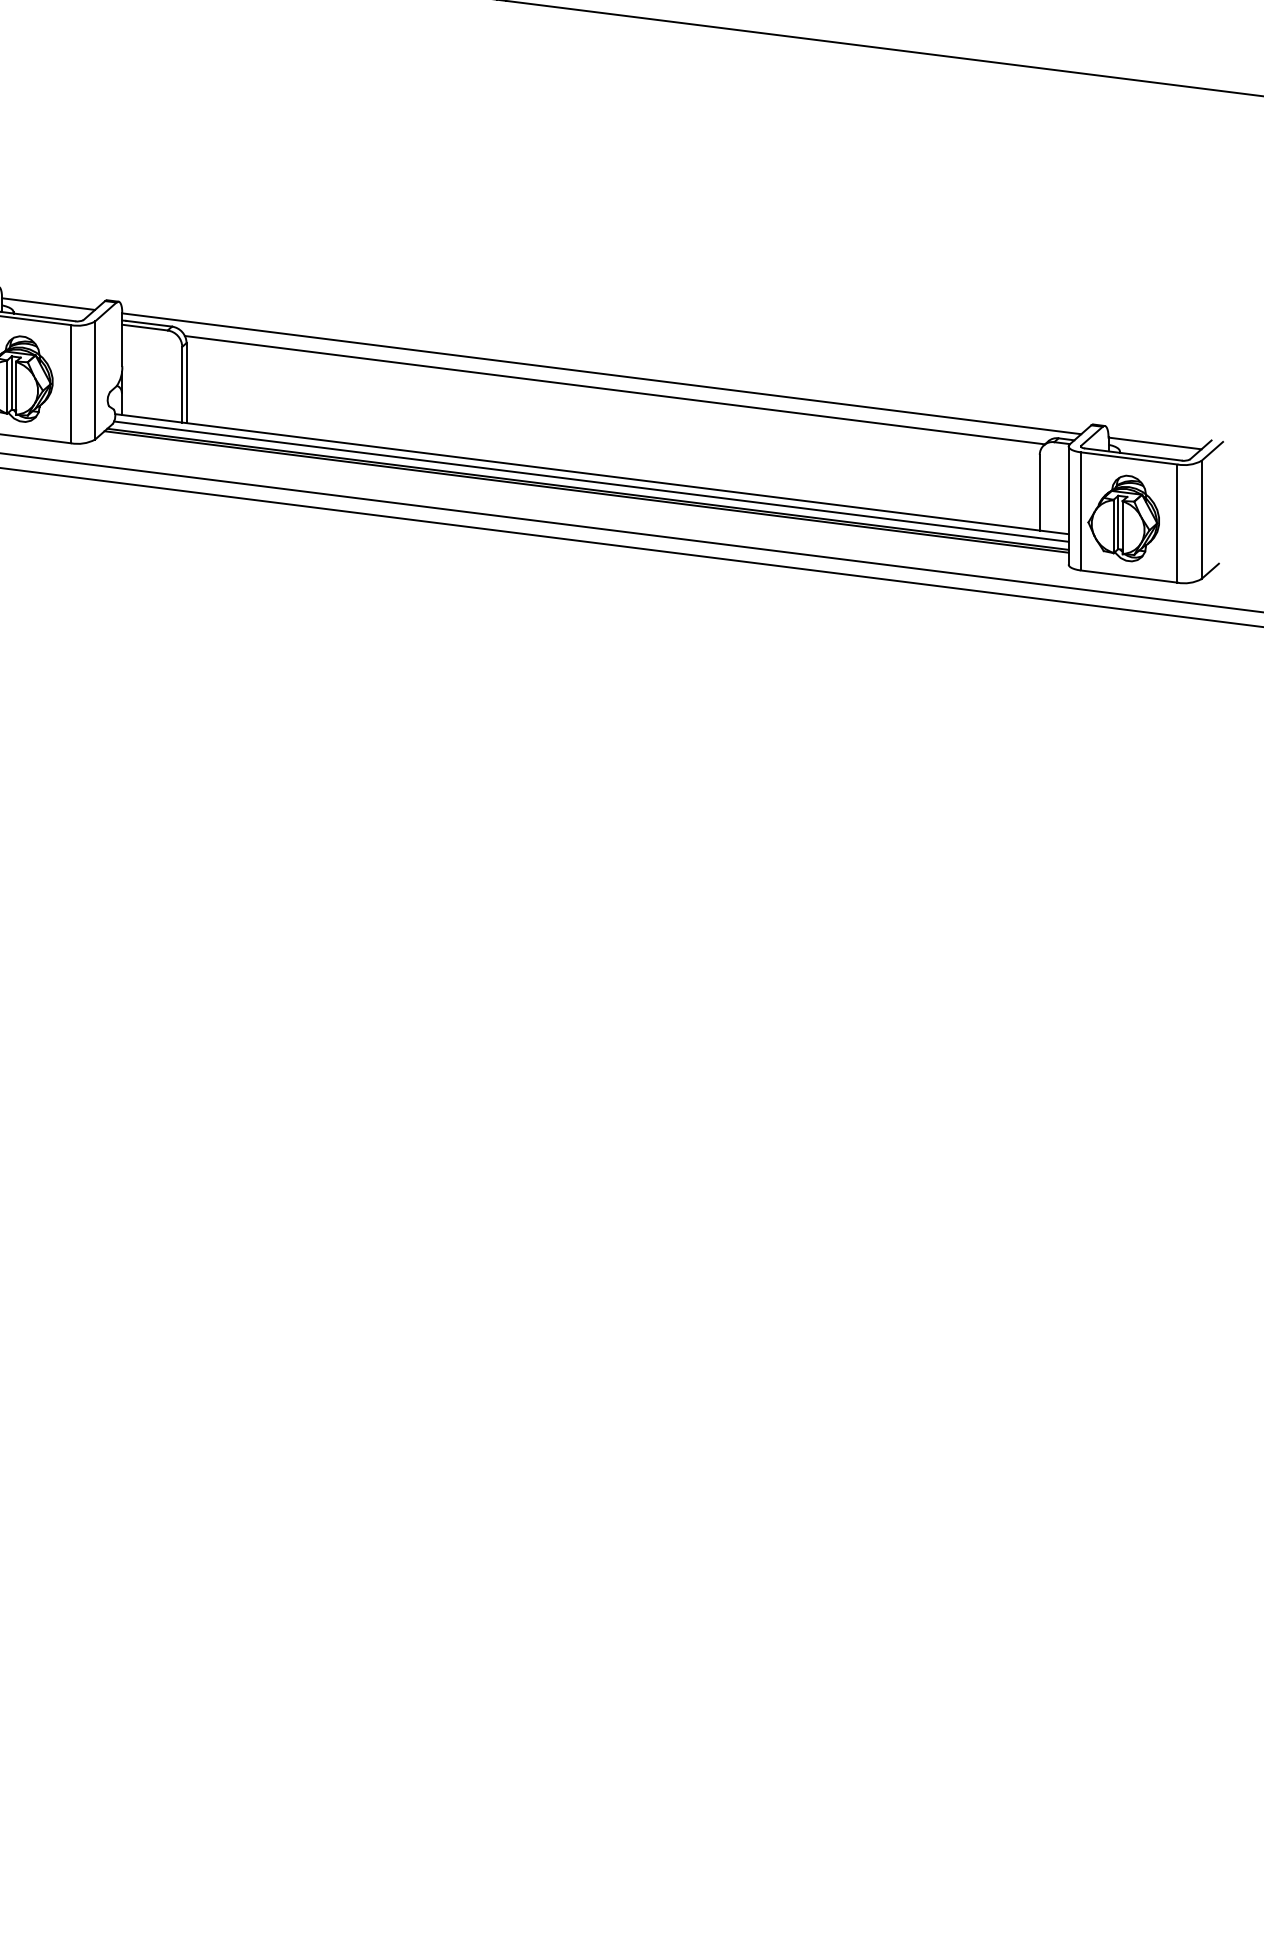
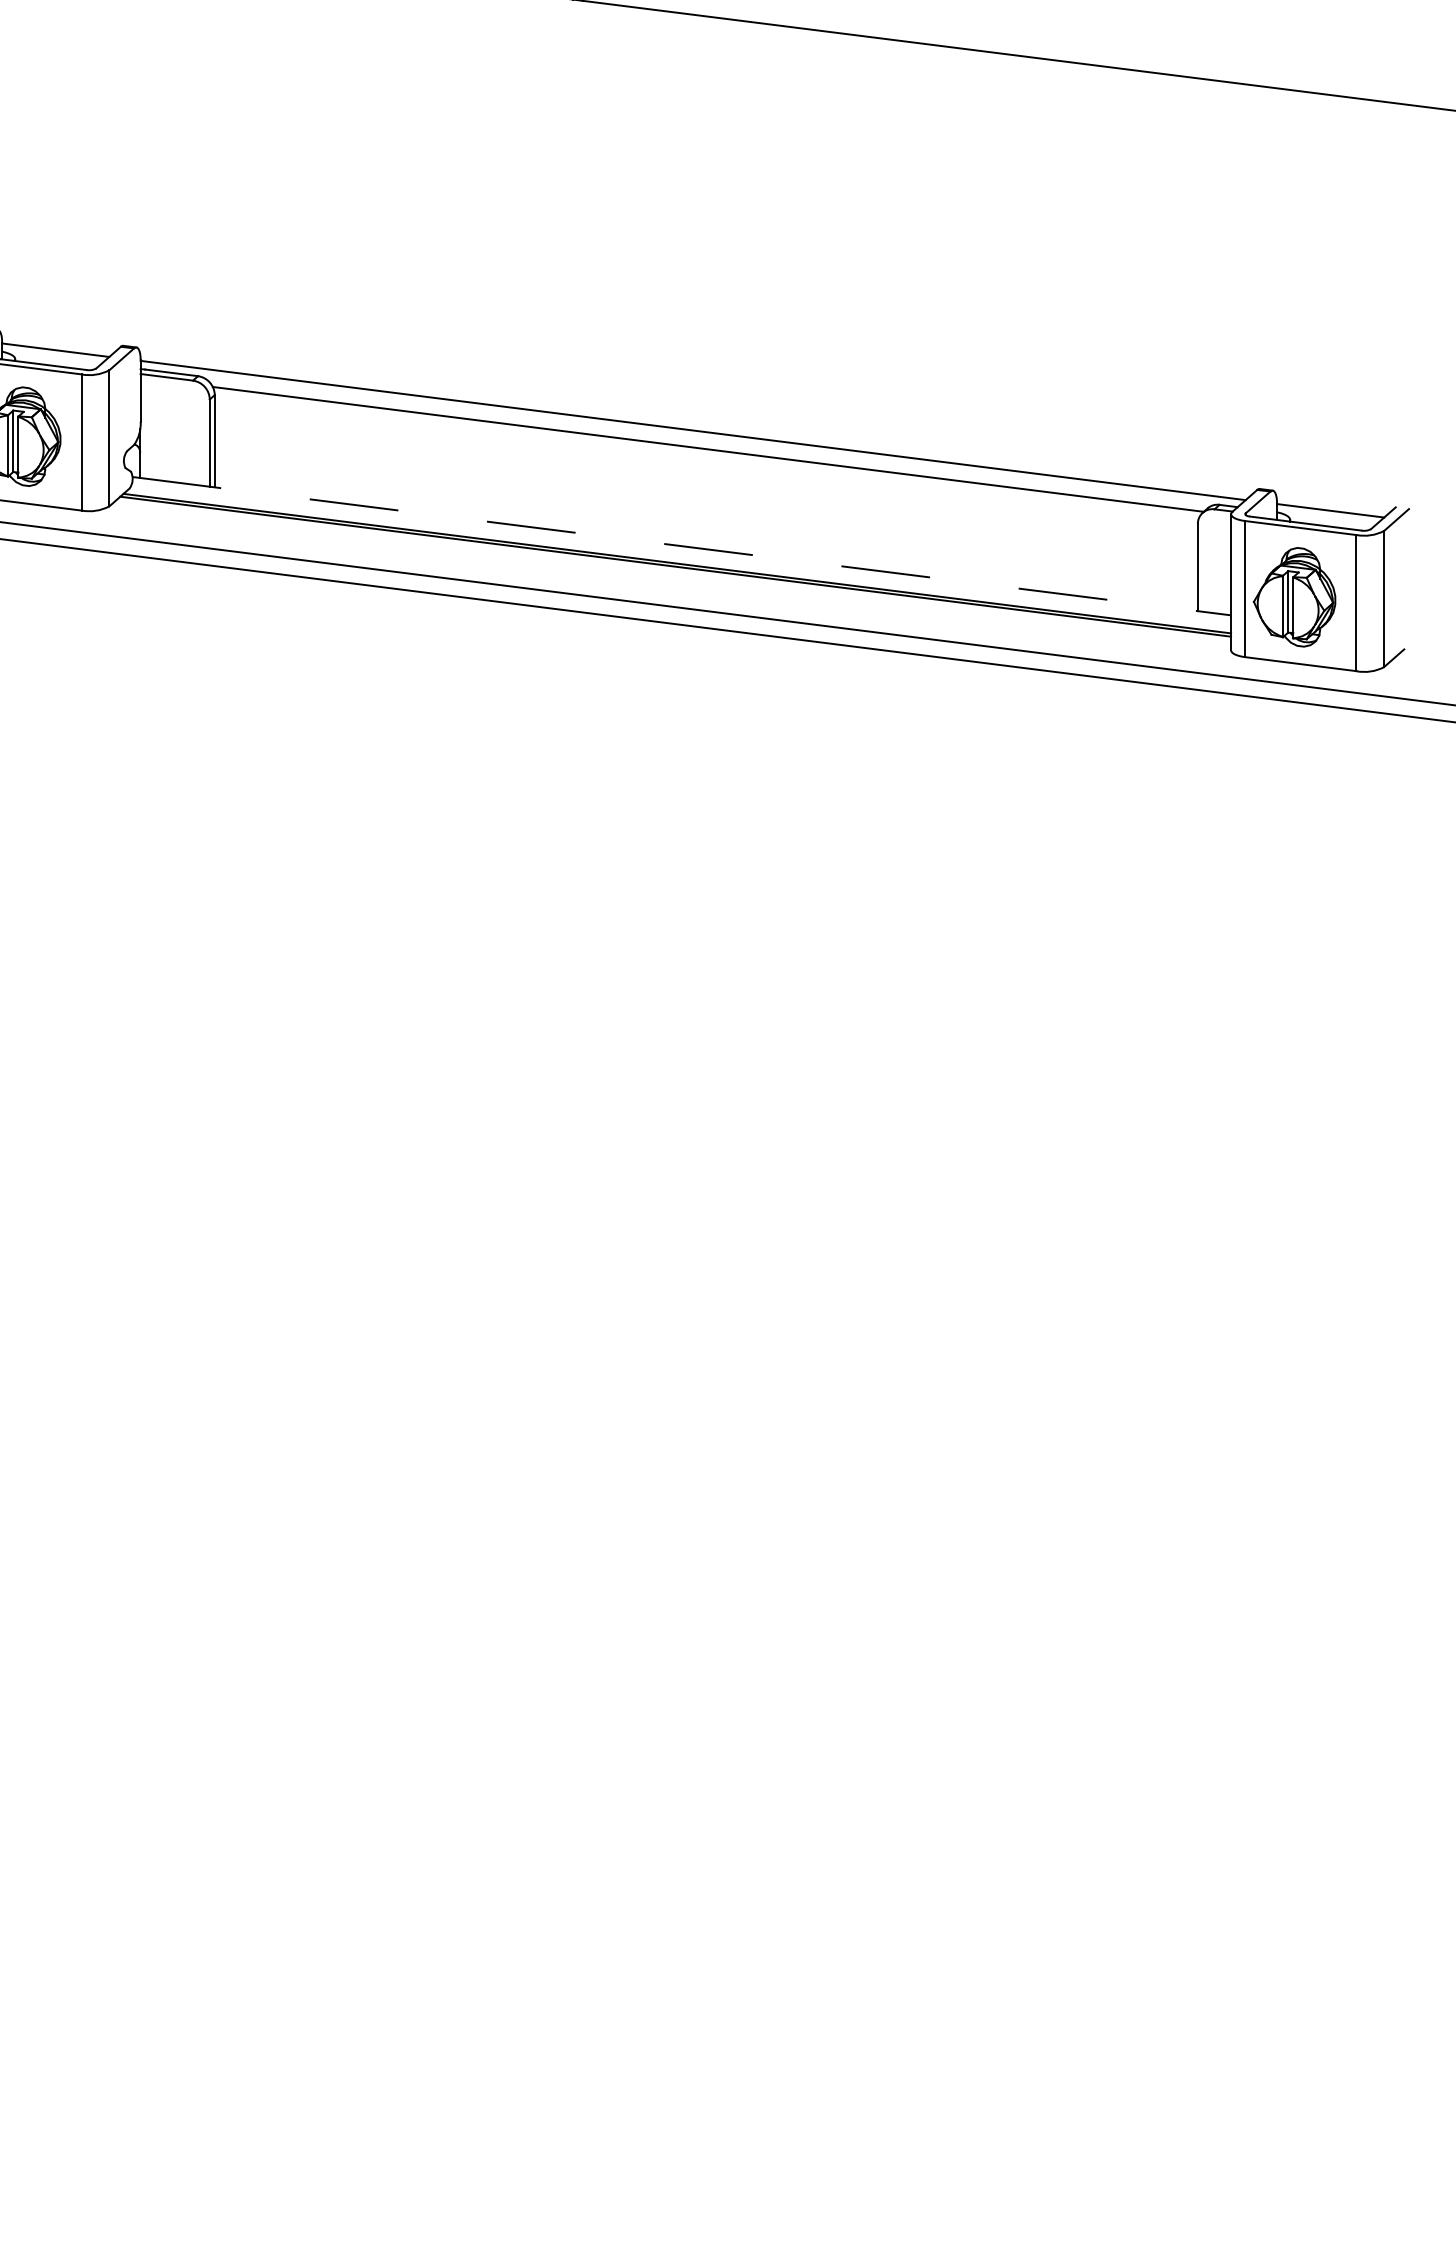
line: (591, 474) -> (681, 546), solid -> dashed
line: (591, 481) -> (681, 554), removed

